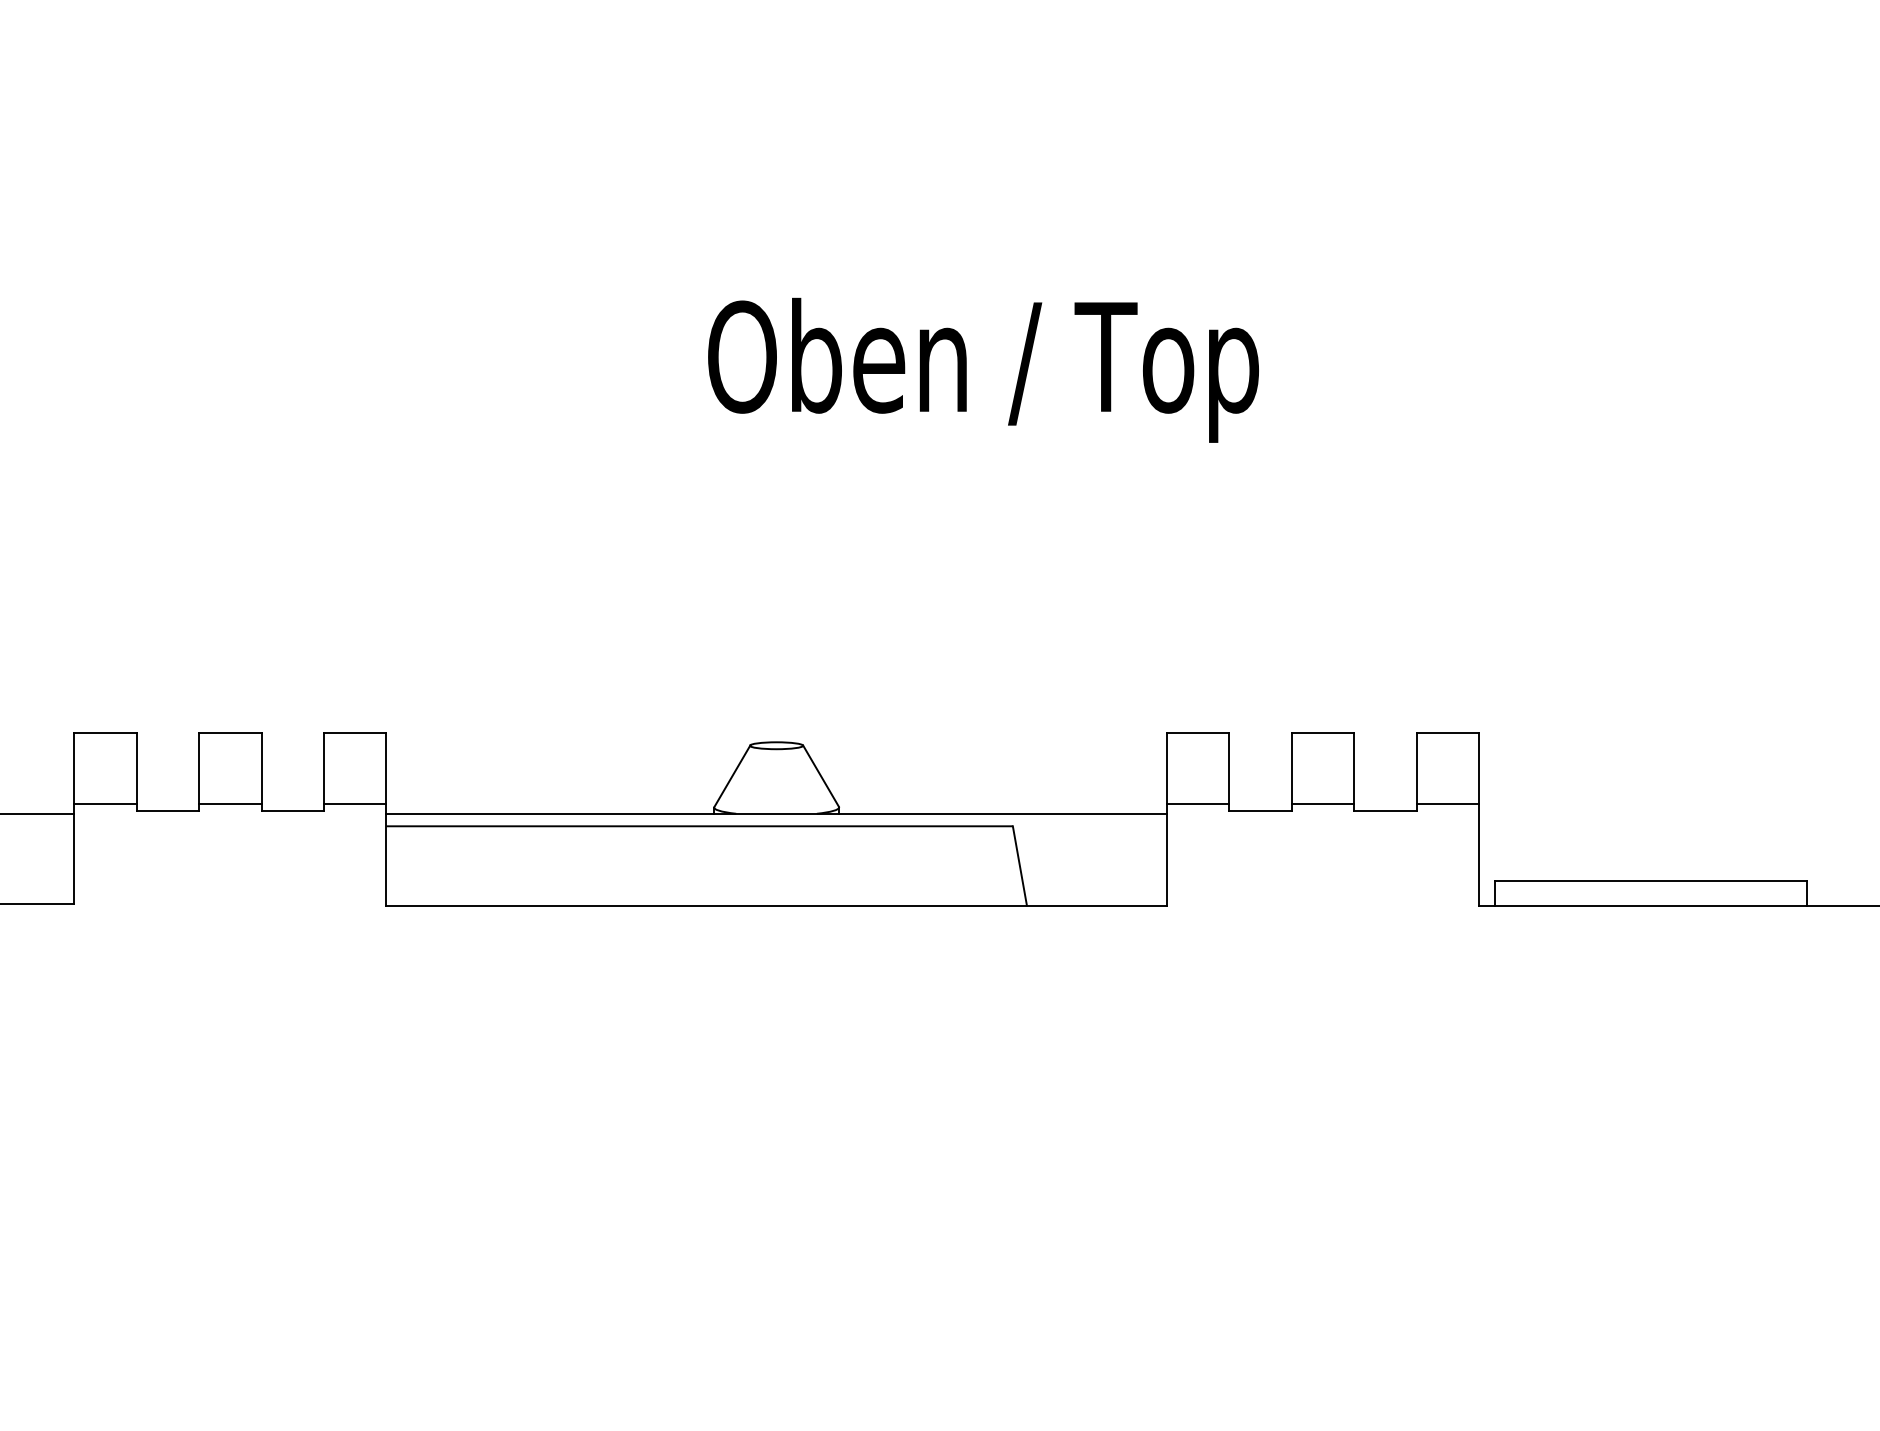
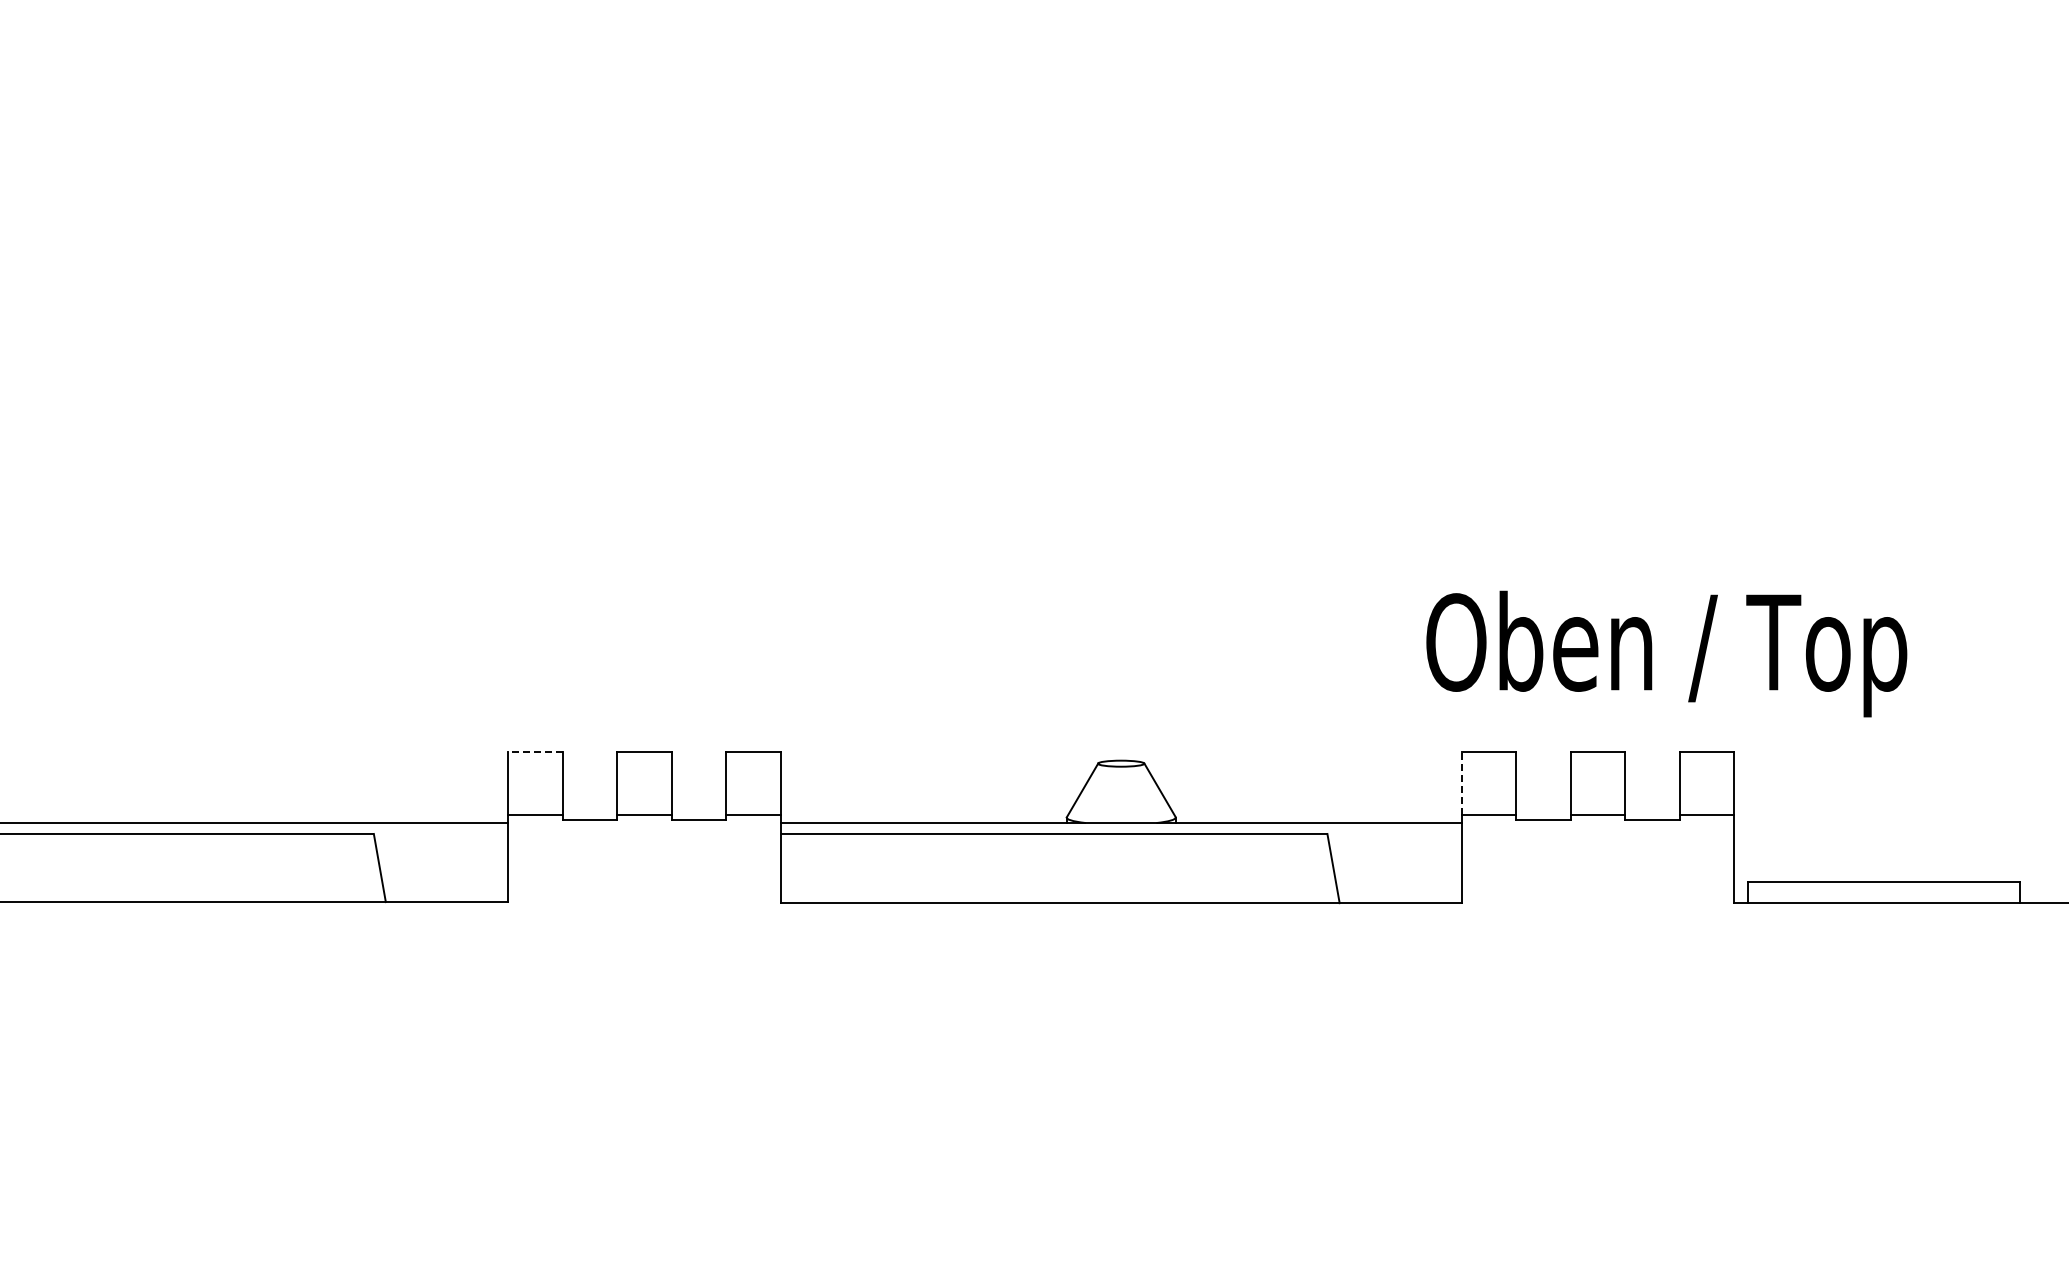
text: (983, 369) -> (1666, 653), moved
line: (104, 732) -> (534, 752), solid -> dashed
line: (1166, 768) -> (1461, 783), solid -> dashed

